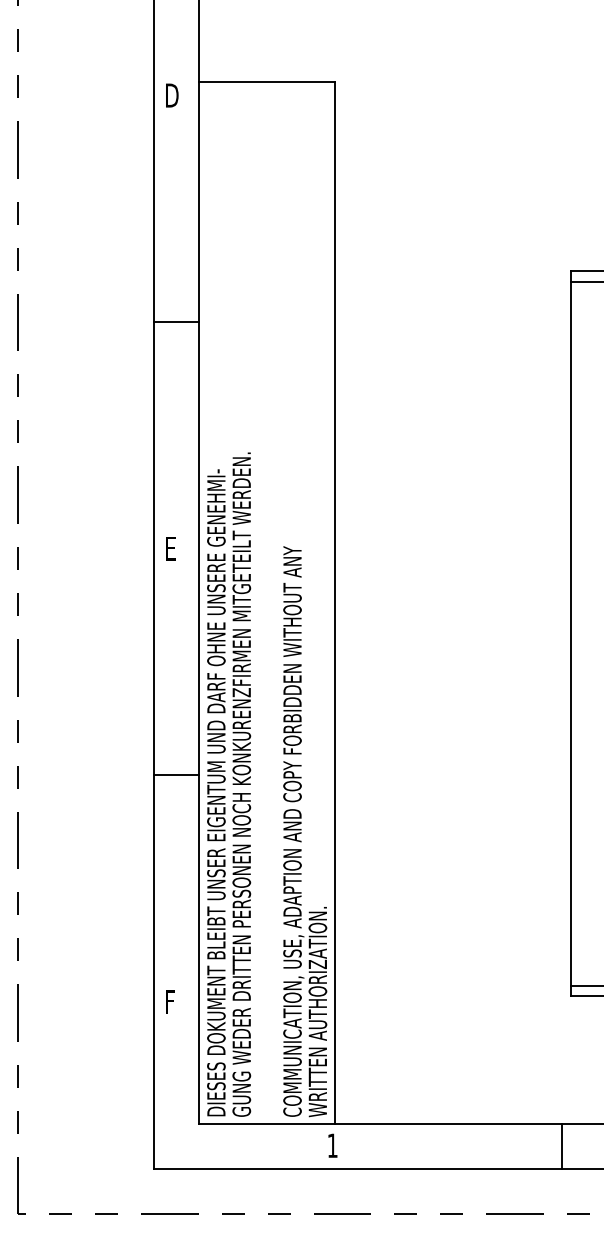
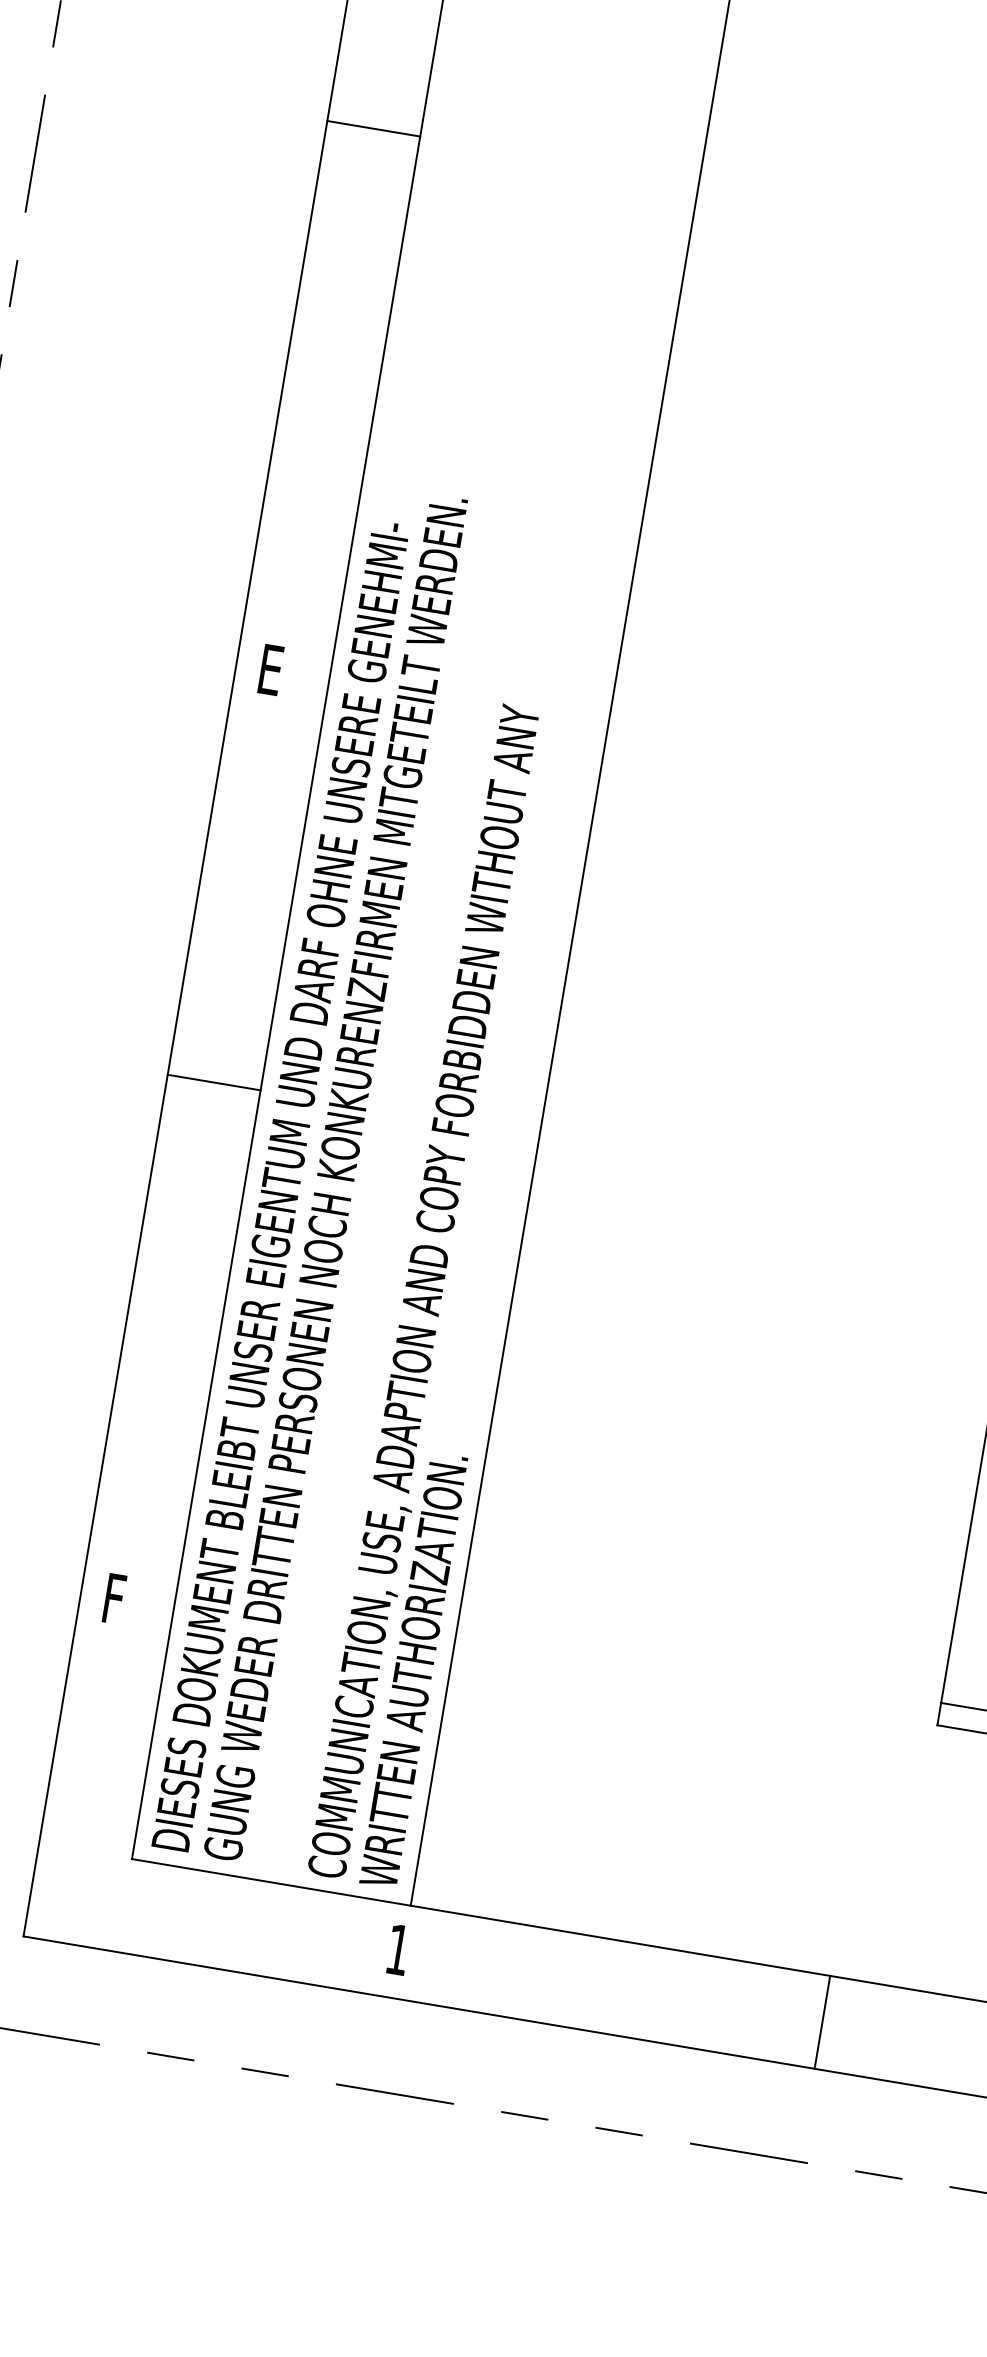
line: (176, 321) -> (373, 128), moved
line: (176, 774) -> (214, 1081), moved
line: (561, 1146) -> (822, 2022), moved

